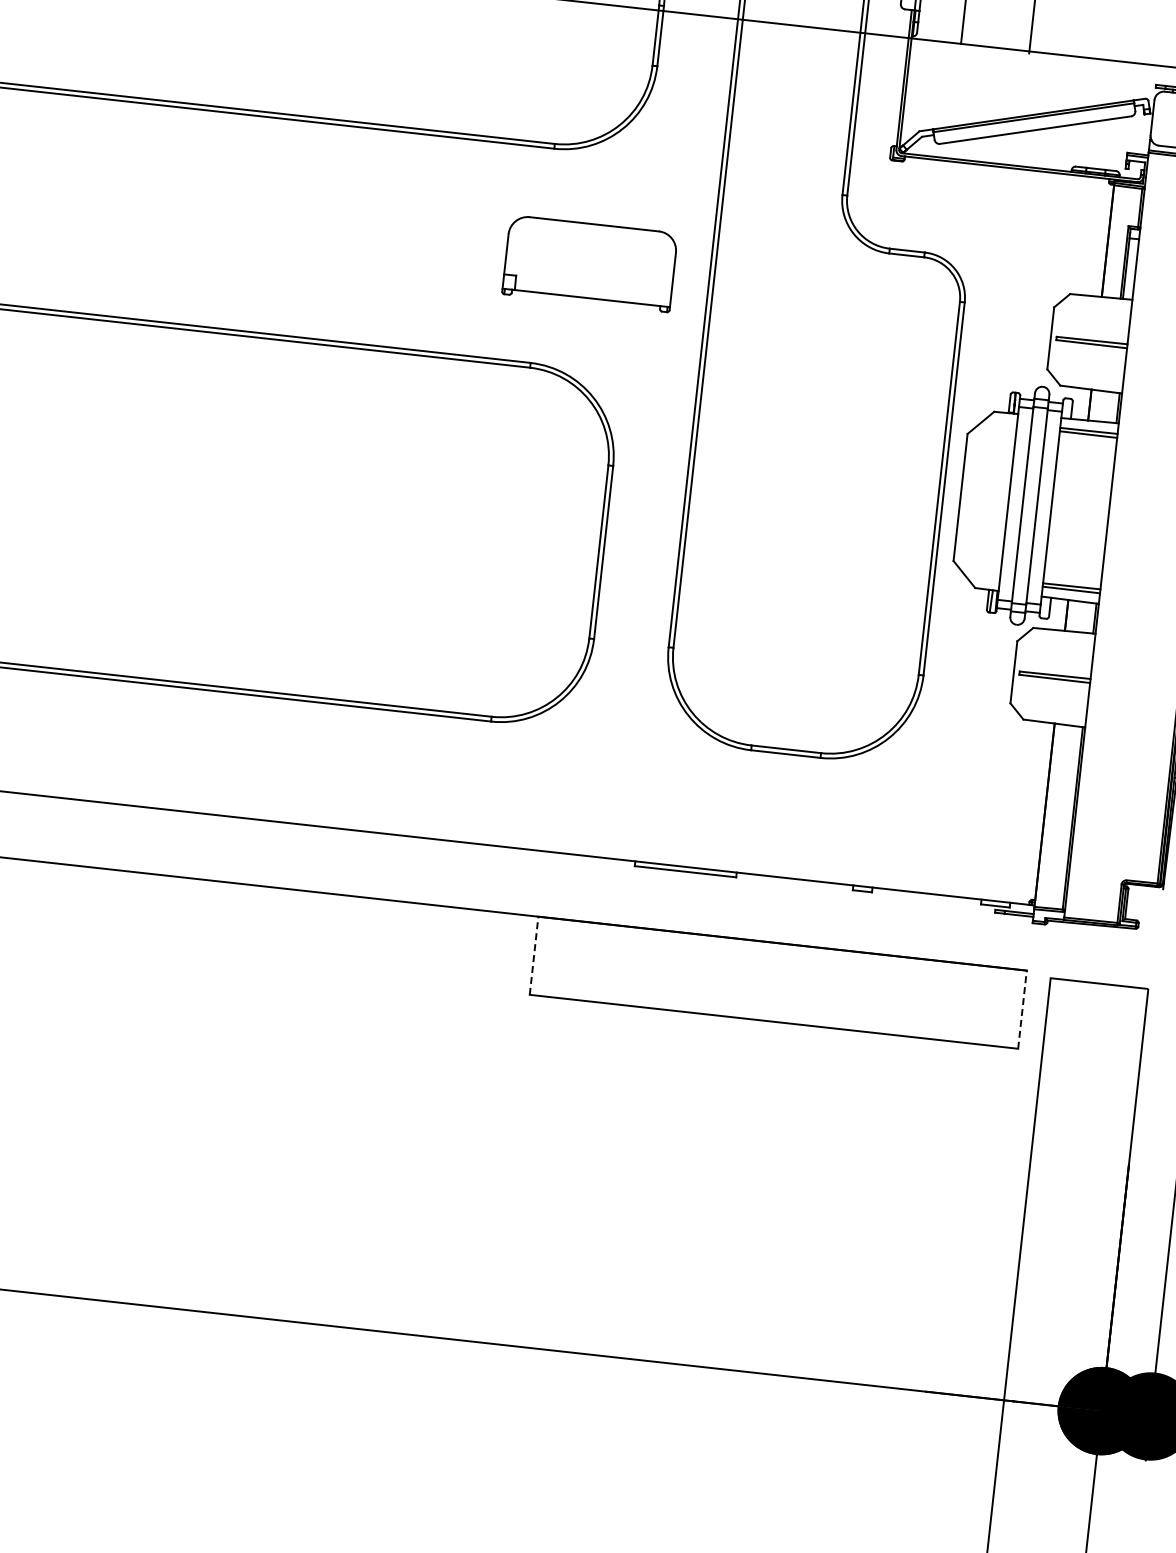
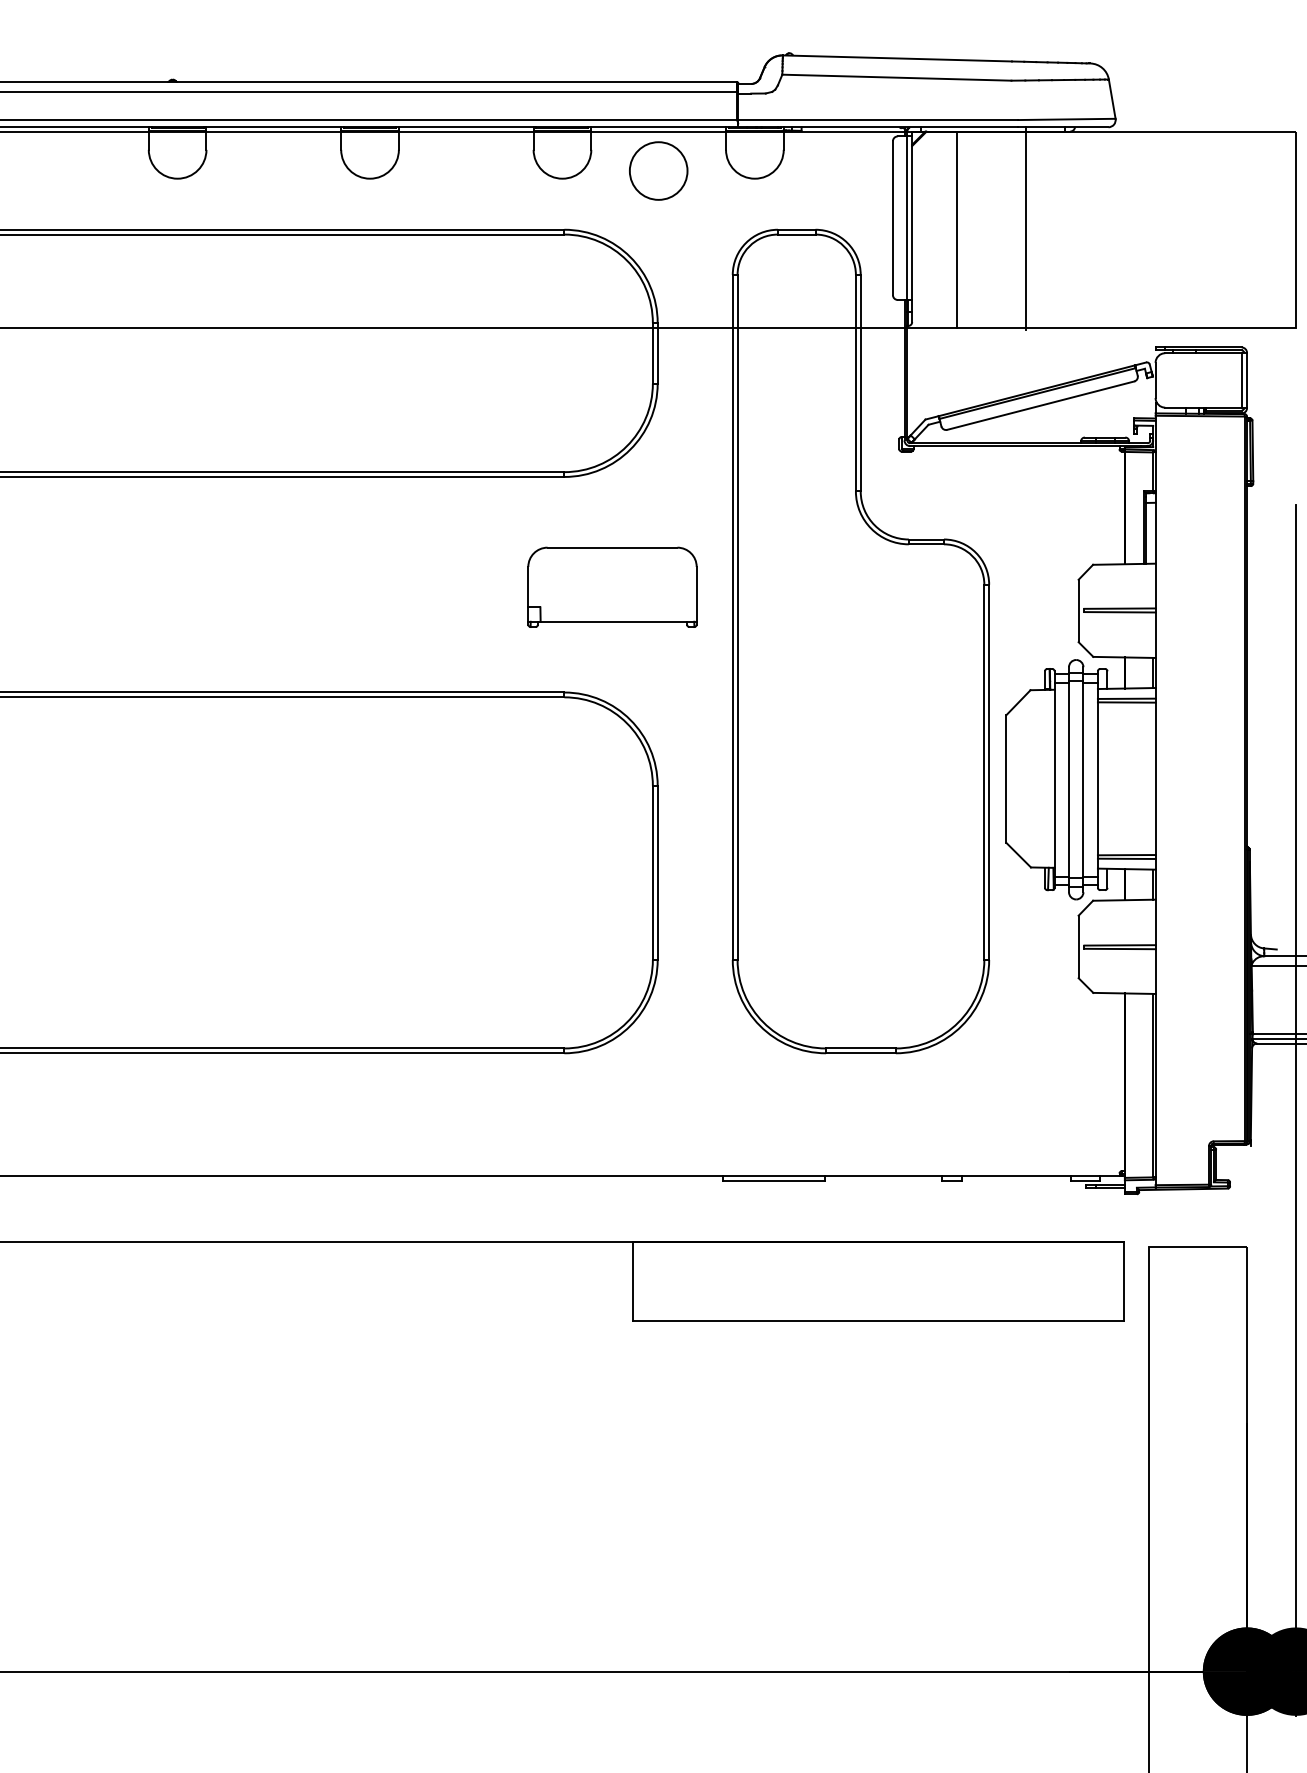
line: (533, 954) -> (632, 1280), dashed -> solid
line: (1022, 1008) -> (1124, 1280), dashed -> solid

